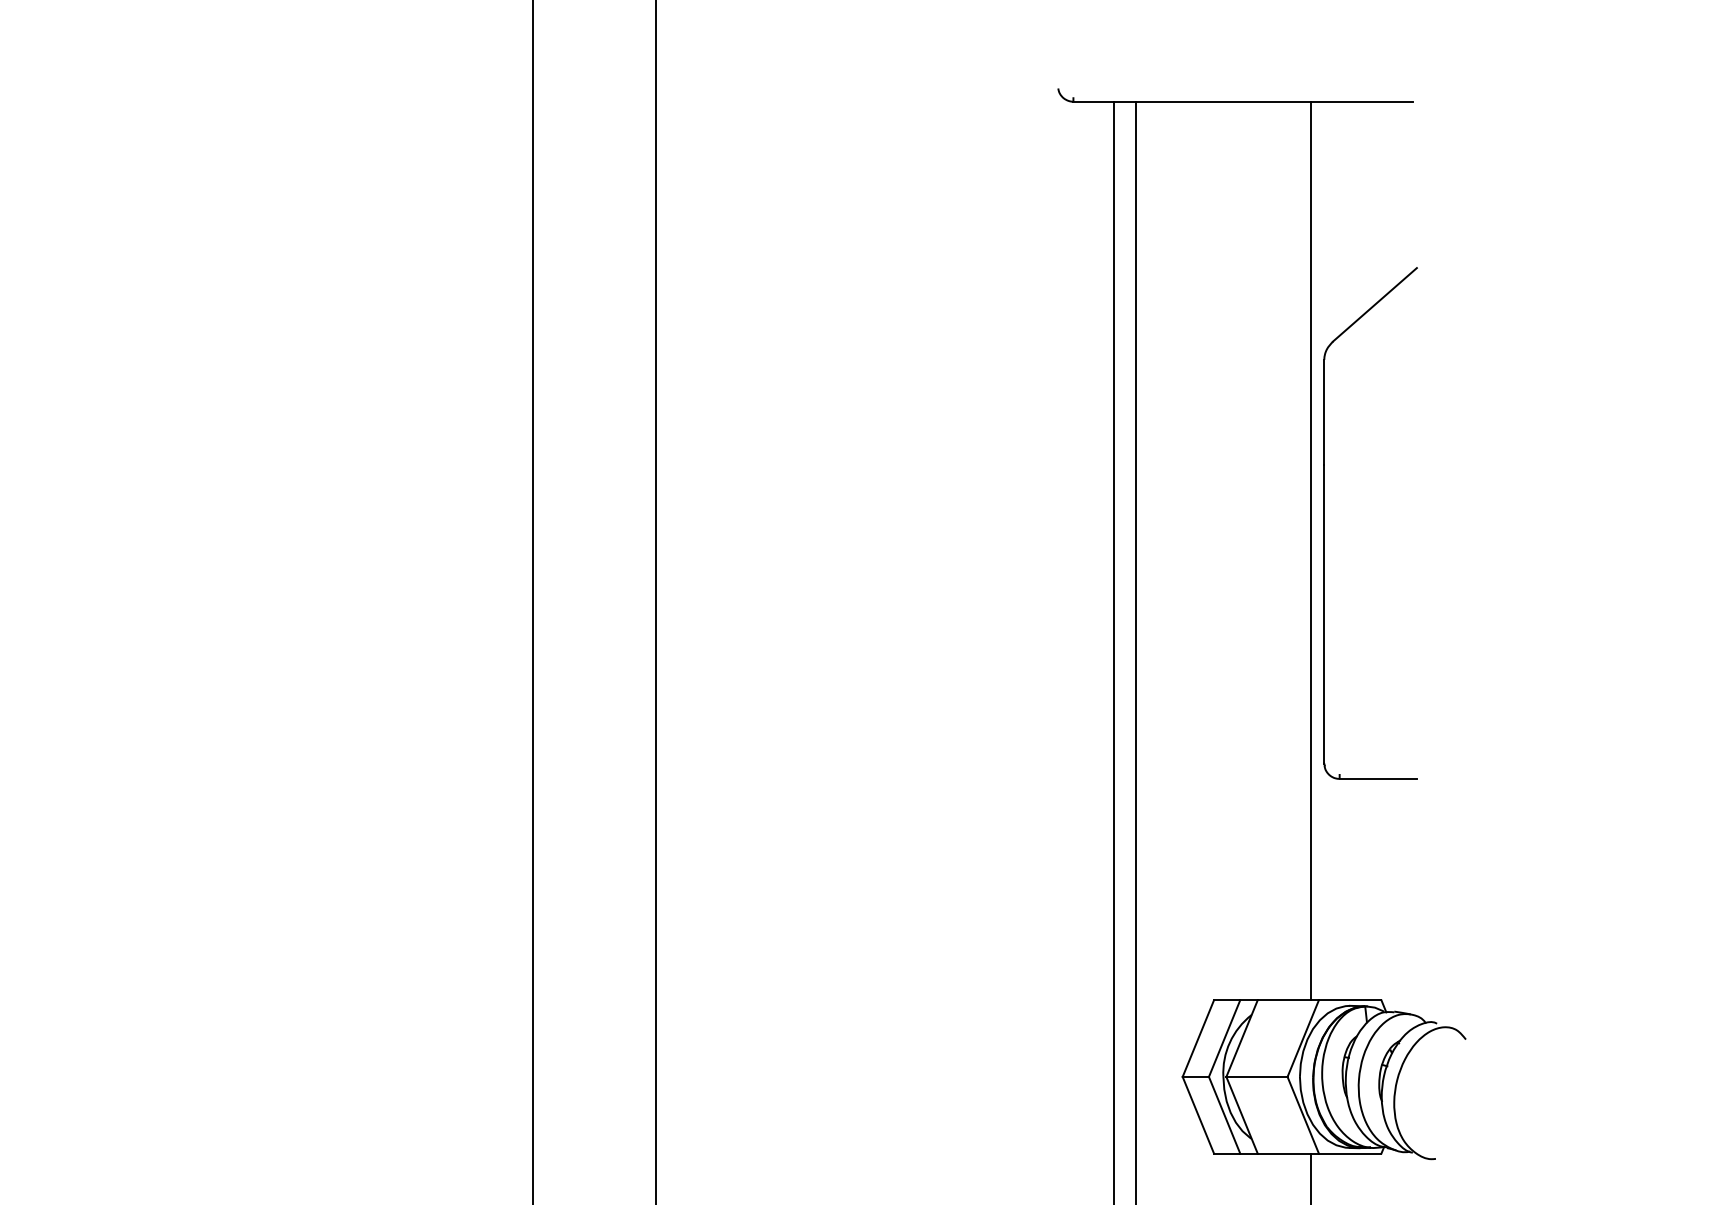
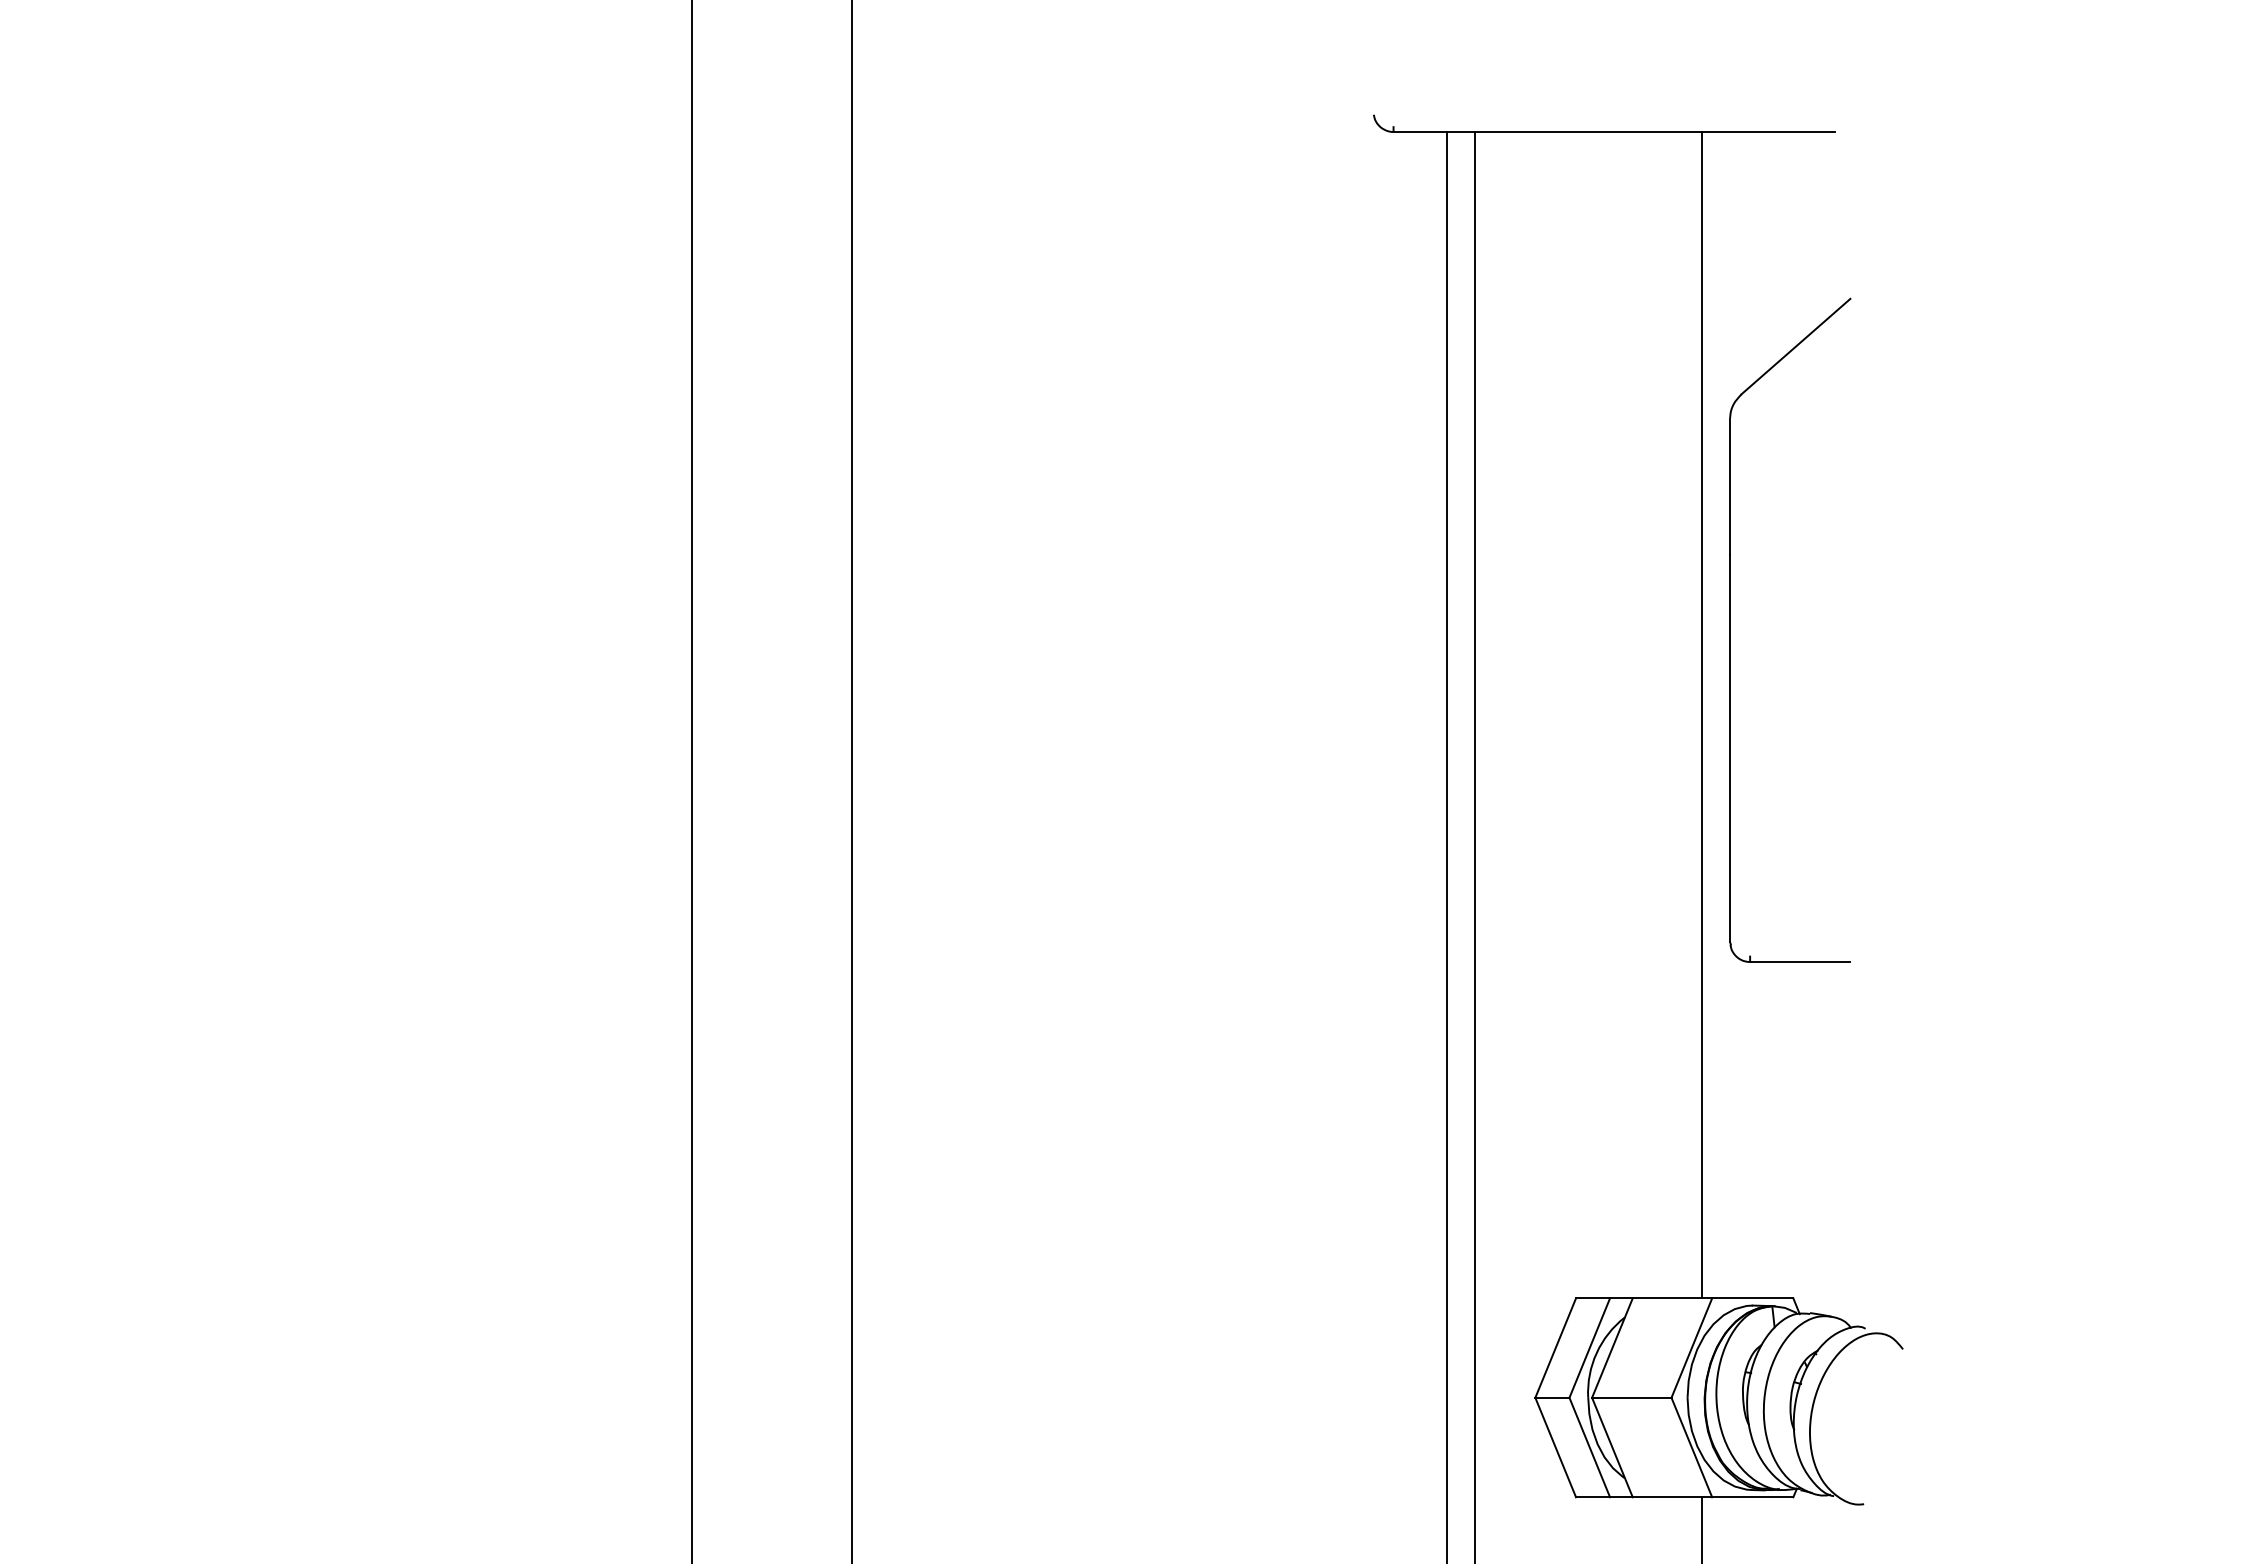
part: (1324, 522) -> (1730, 629), moved

